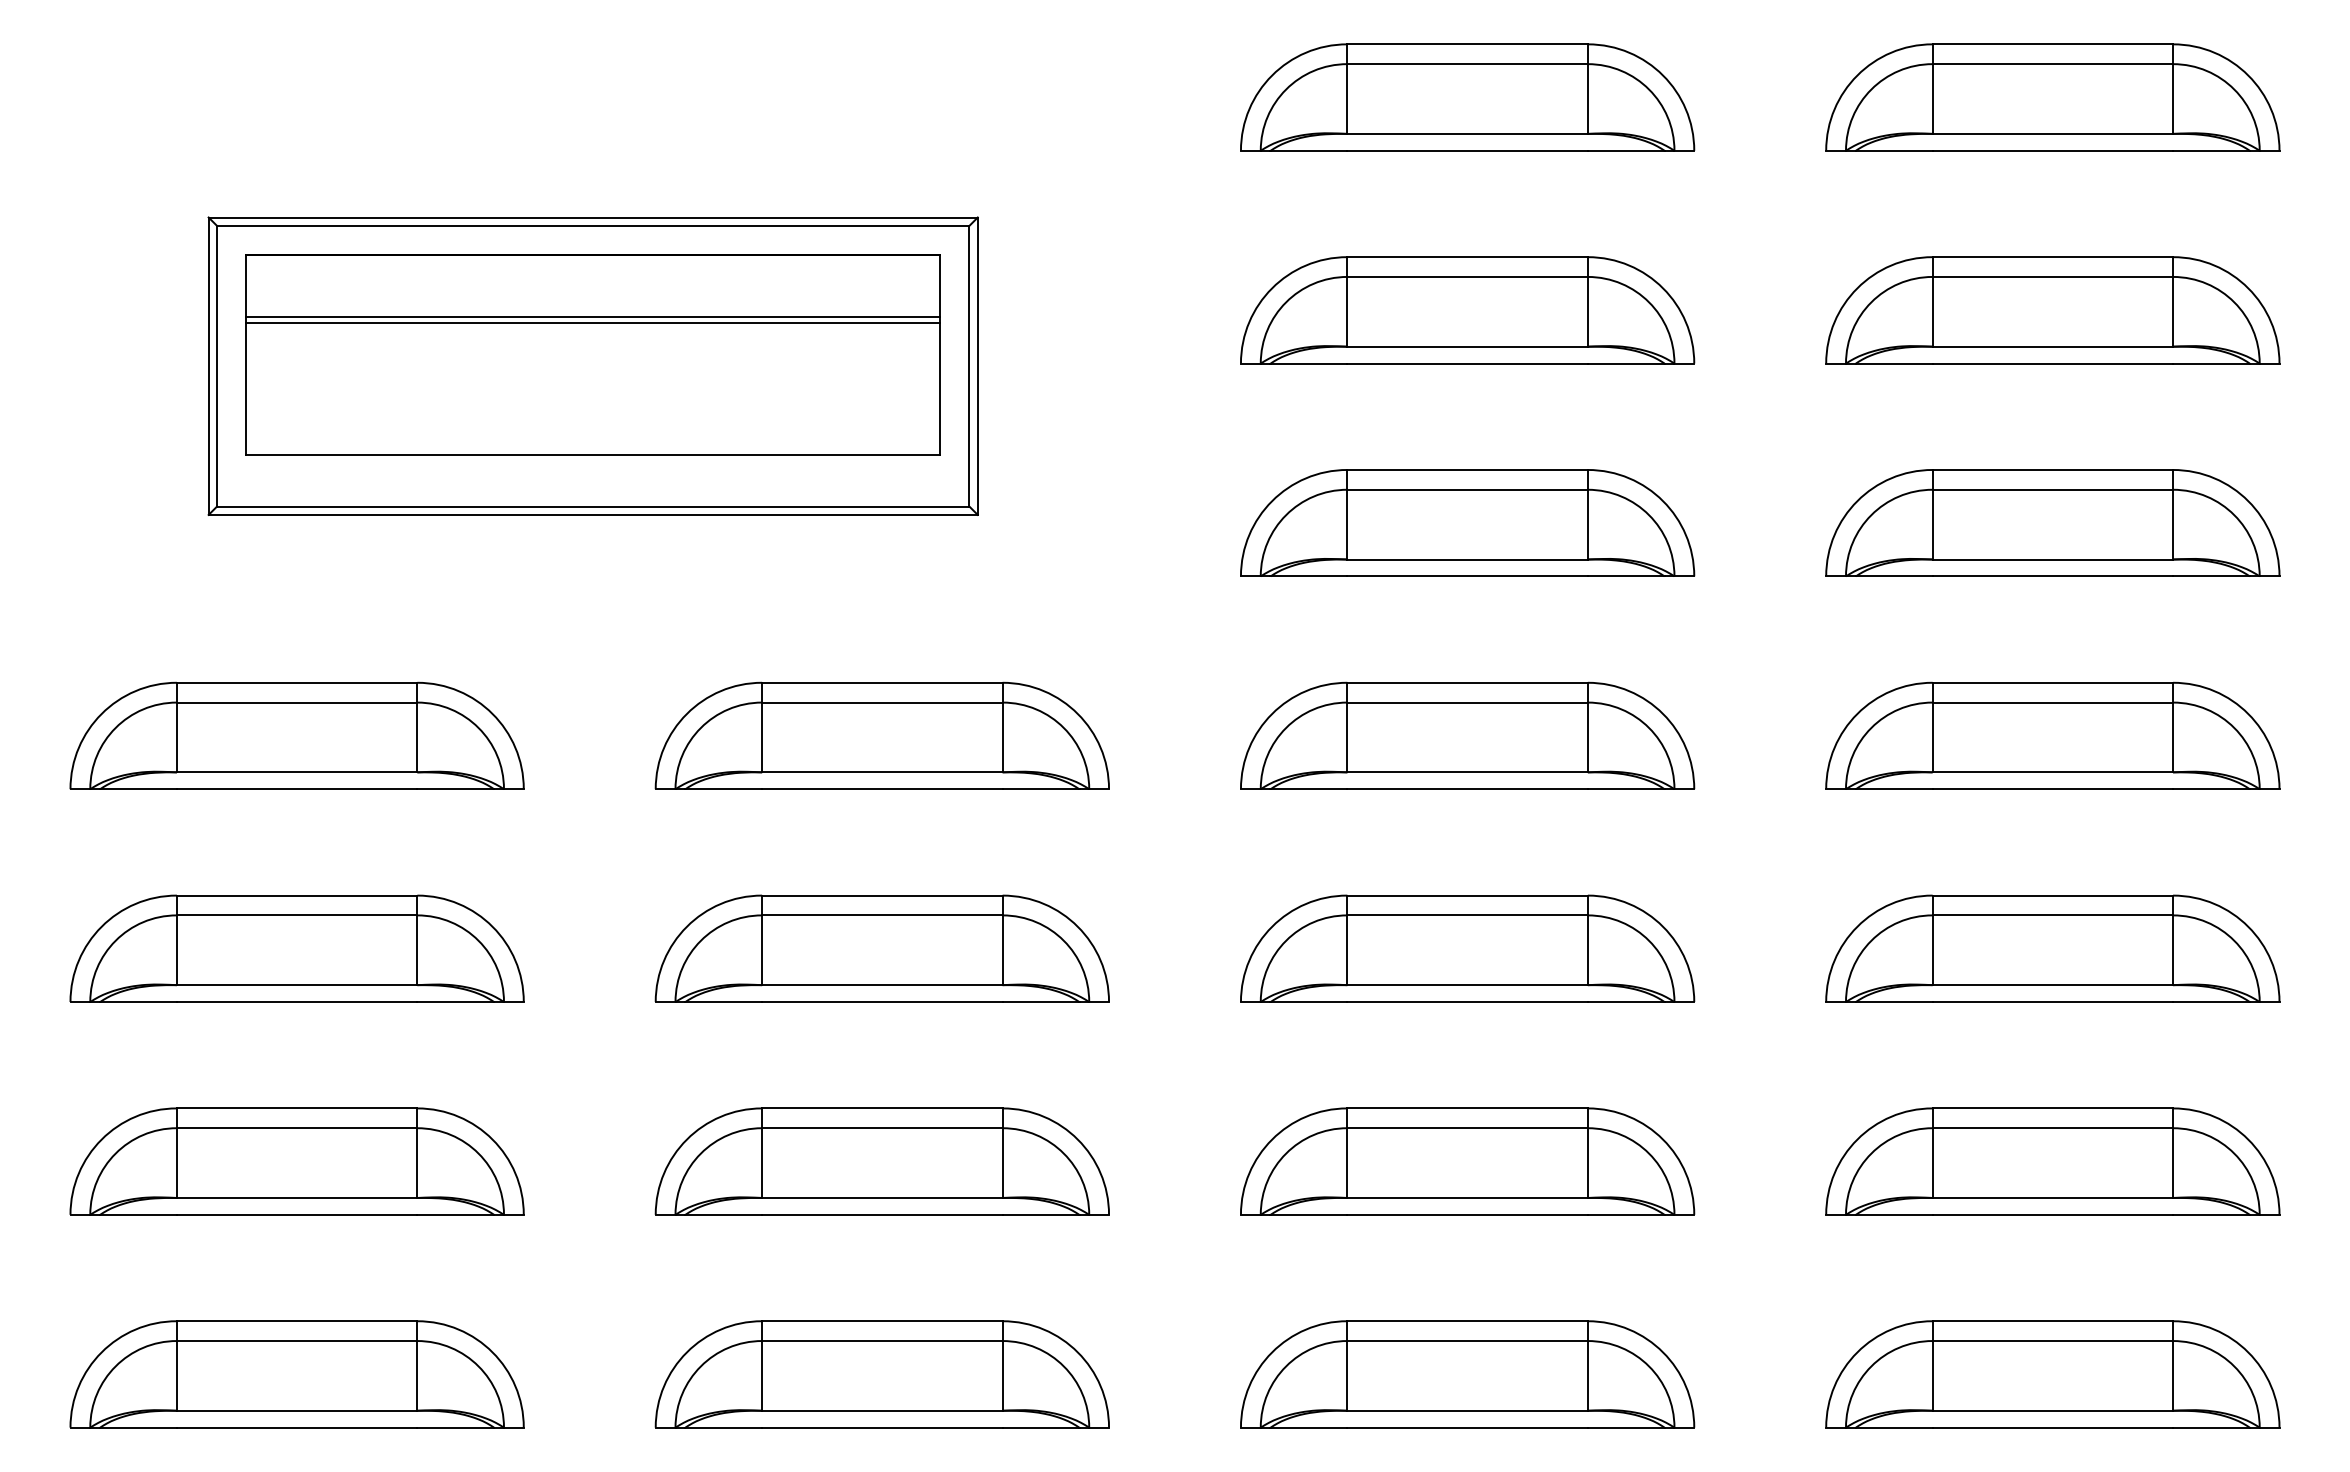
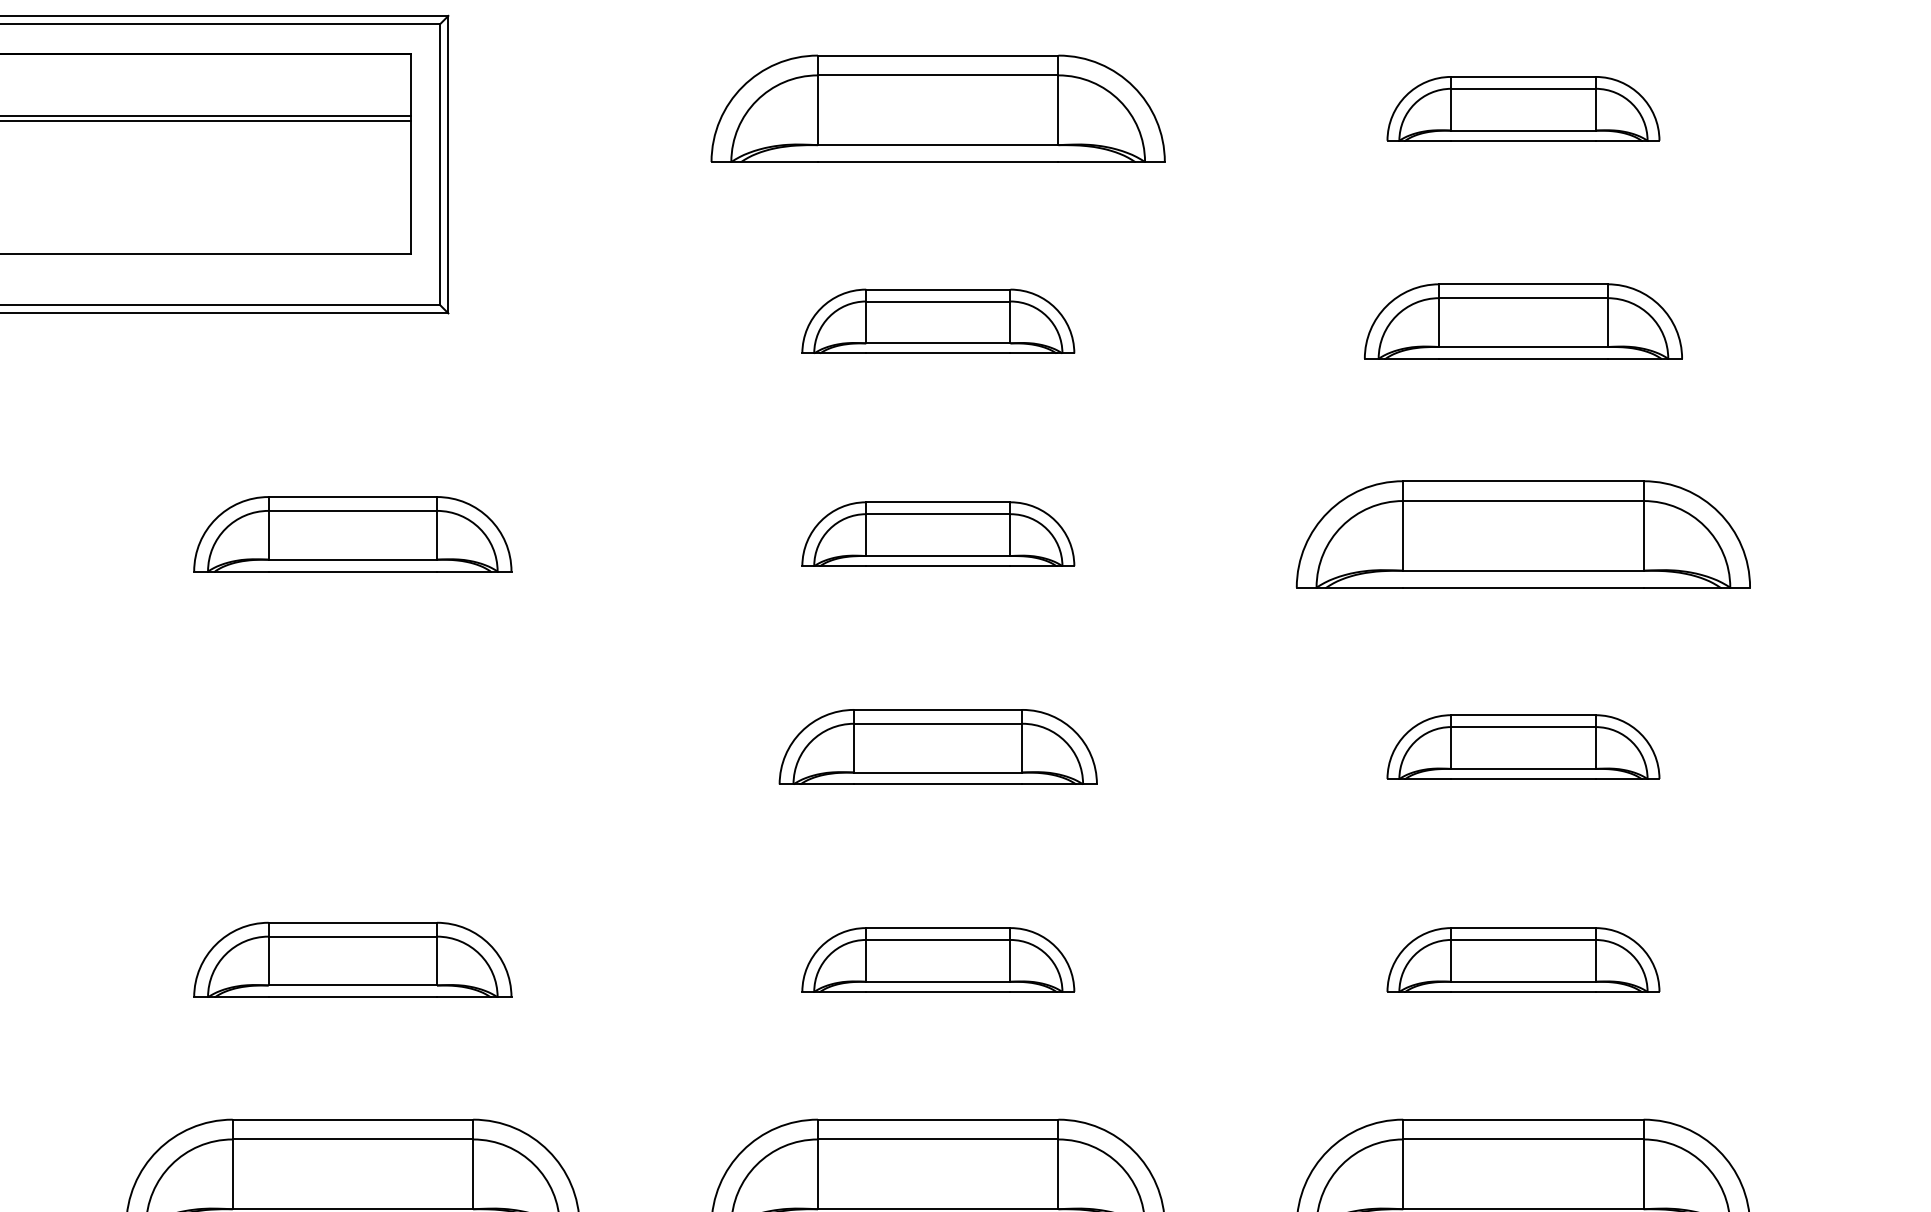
part: (2052, 310) -> (1523, 108), size x0.6
part: (1467, 522) -> (938, 320), size x0.6
part: (2052, 522) -> (1523, 320), size x0.7
part: (881, 735) -> (352, 533), size x0.7
part: (1467, 735) -> (938, 533), size x0.6
part: (881, 948) -> (352, 746), removed
part: (1467, 948) -> (938, 746), size x0.7
part: (2052, 948) -> (1523, 746), size x0.6
part: (881, 1161) -> (352, 959), size x0.7
part: (1467, 1161) -> (938, 959), size x0.6
part: (2052, 1161) -> (1523, 959), size x0.6

